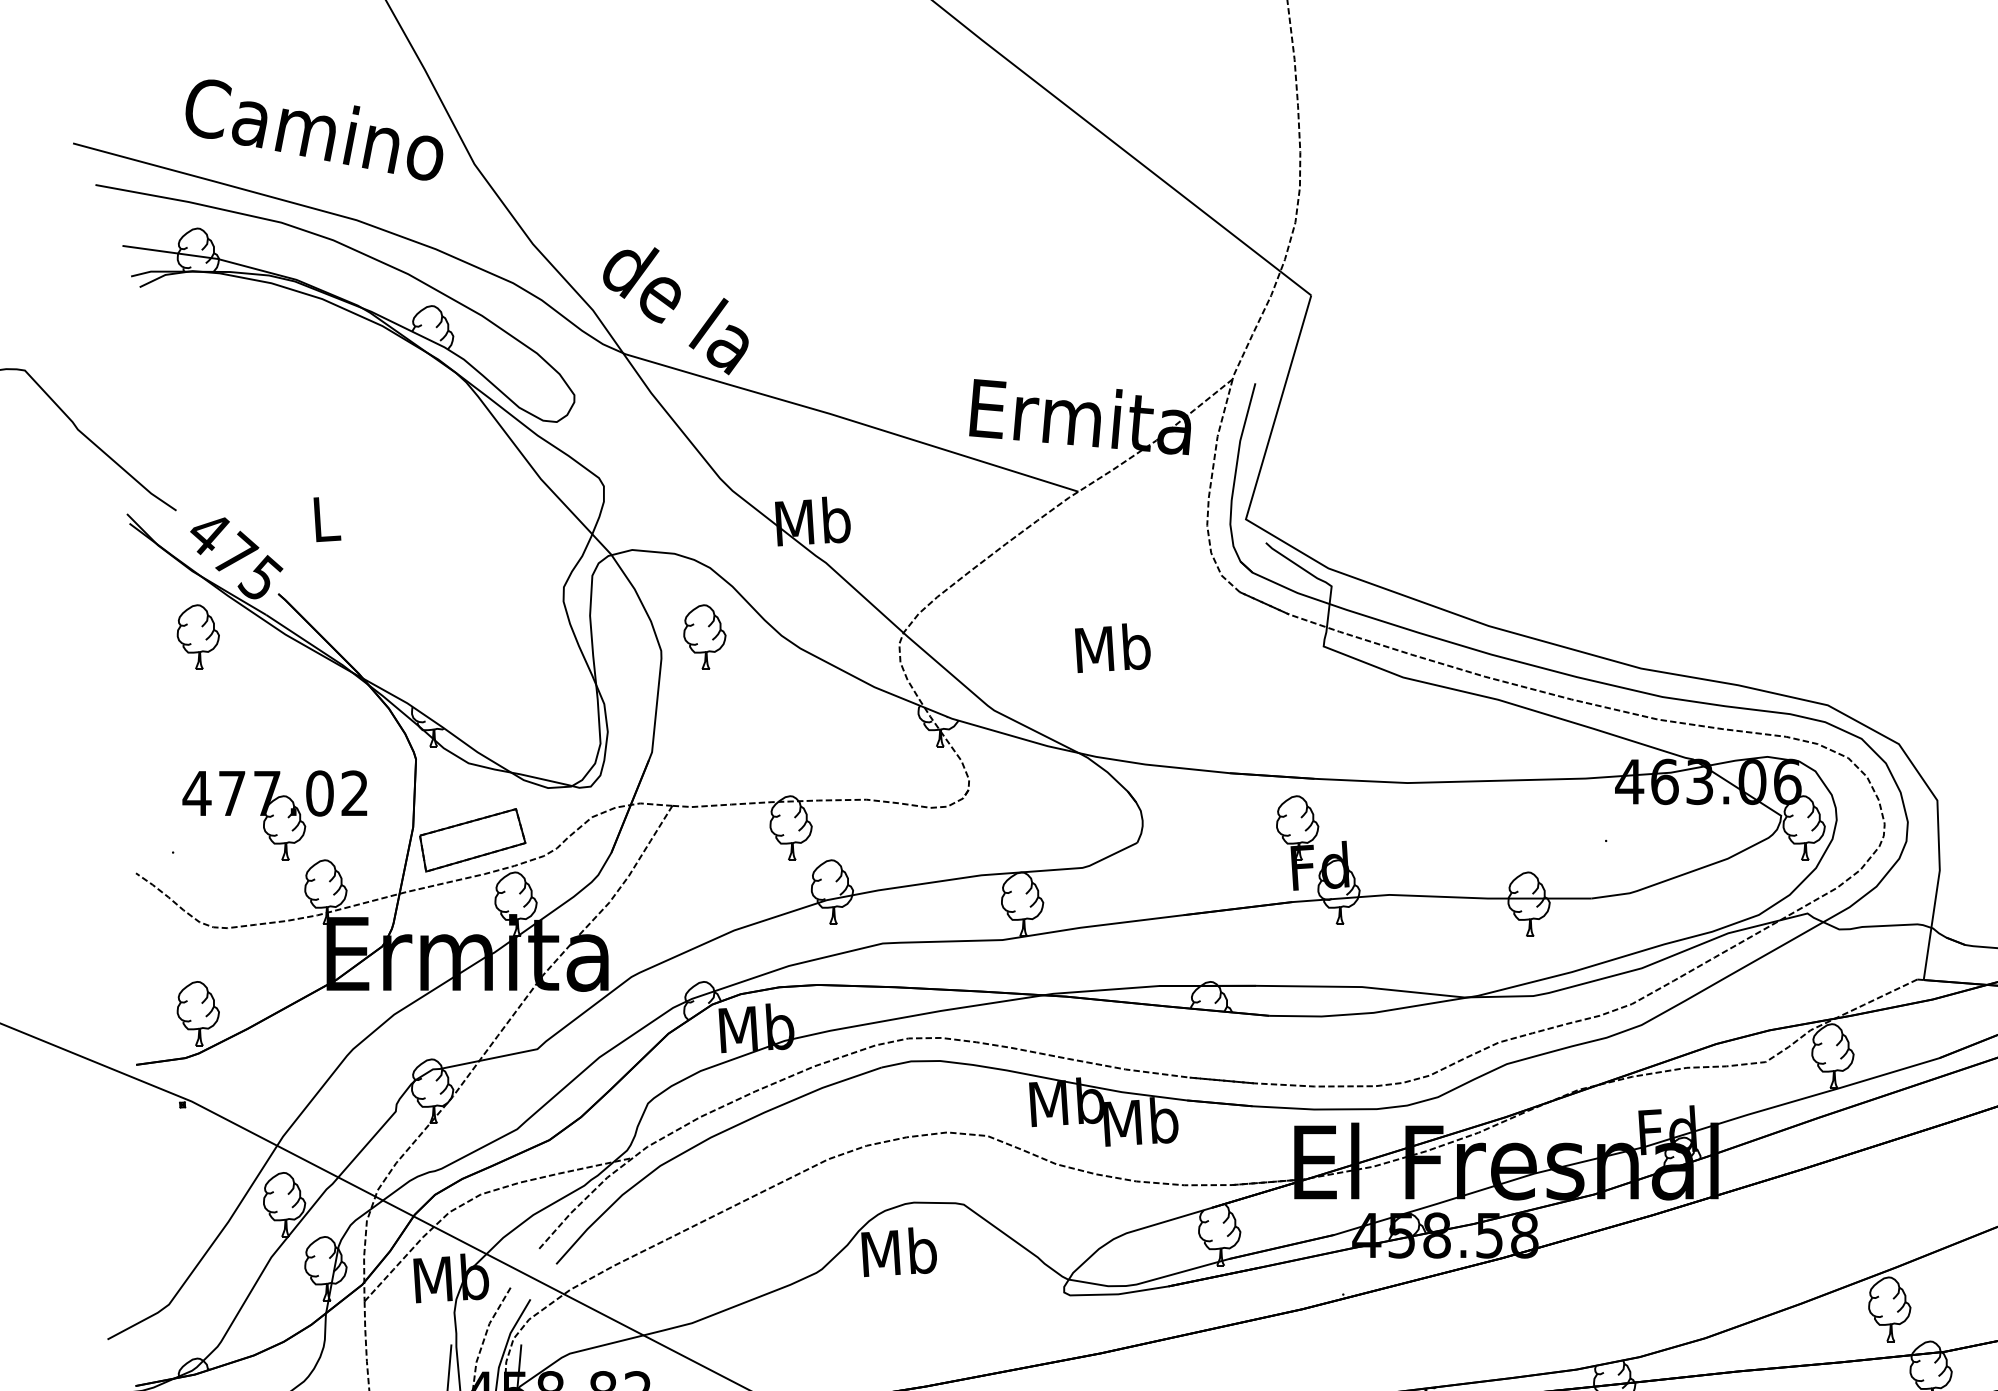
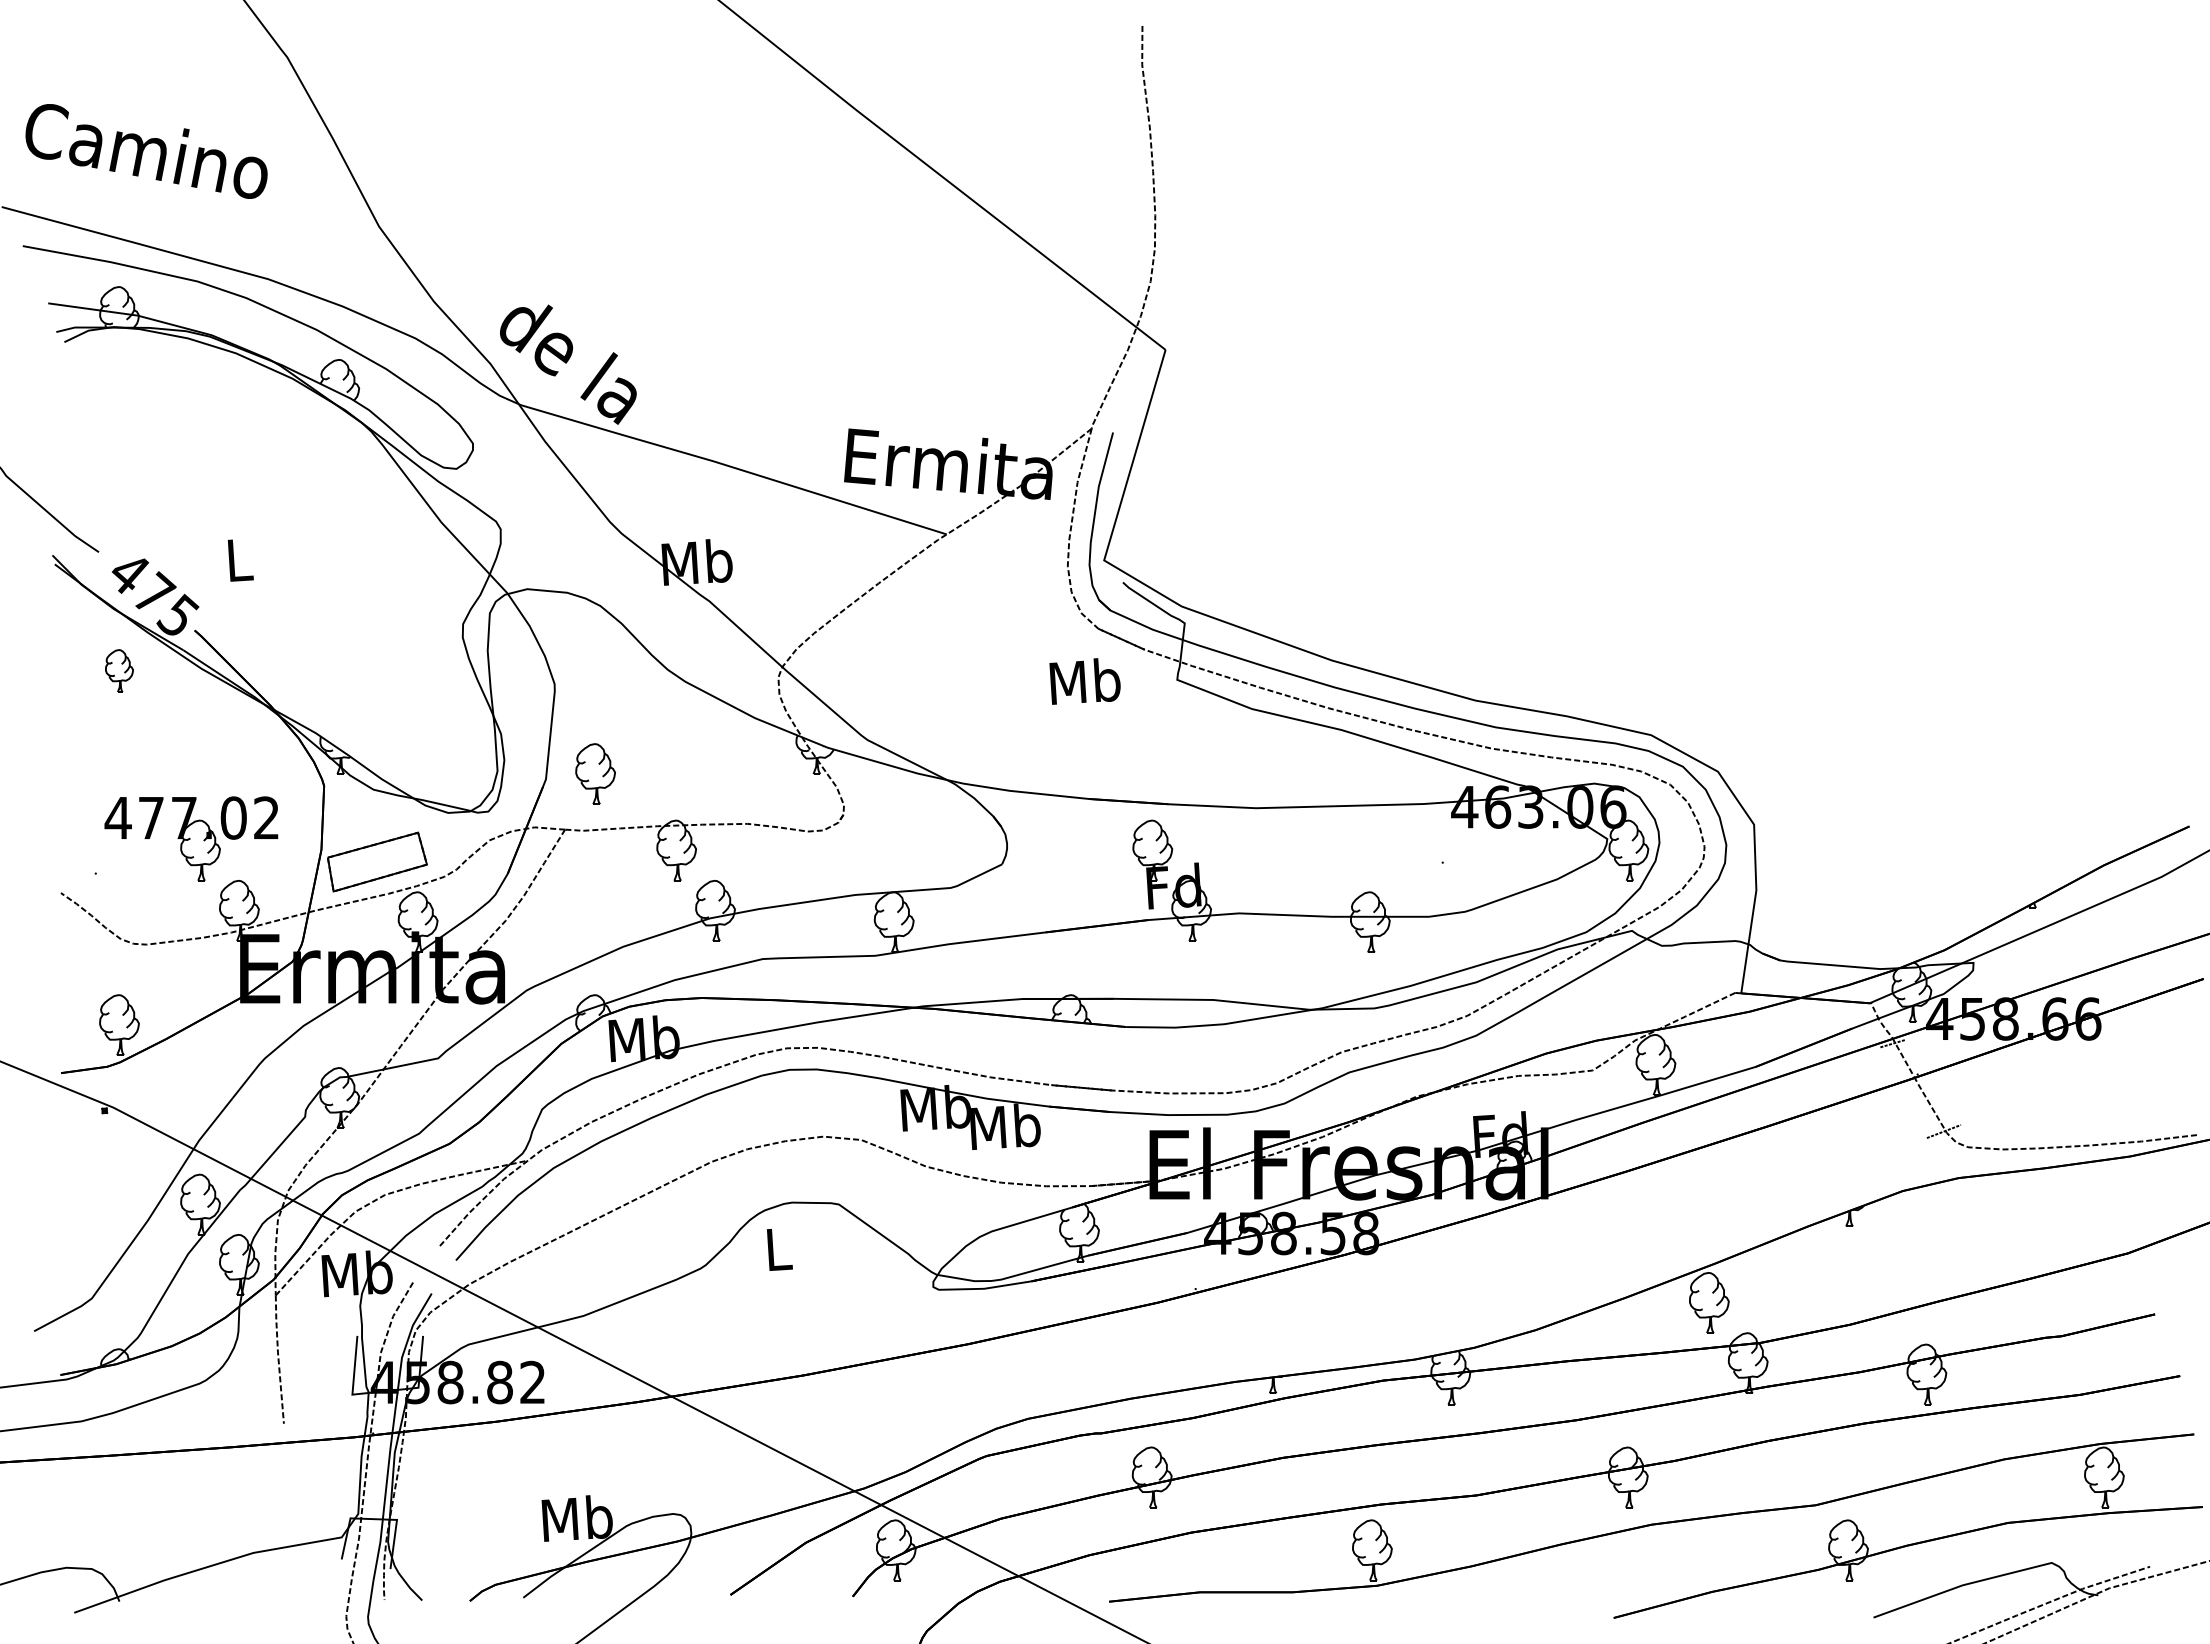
text: (314, 130) -> (146, 151), moved
part: (198, 636) -> (119, 670), size x0.7
part: (704, 636) -> (595, 773), moved
text: (1112, 648) -> (1084, 681), moved
text: (898, 1251) -> (777, 1248), Mb -> L

